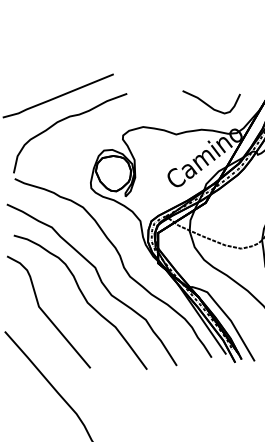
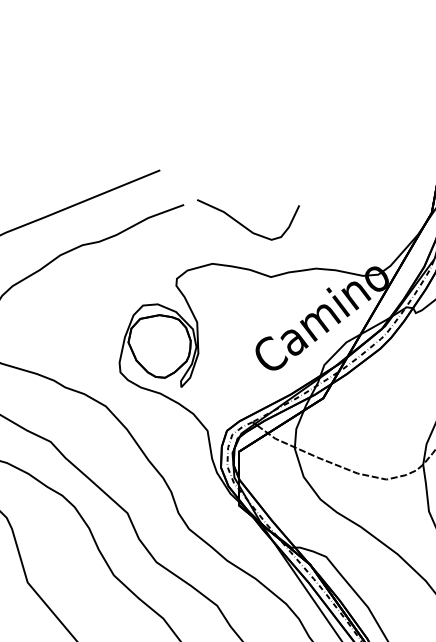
curve: (210, 105) -> (246, 225), moved

